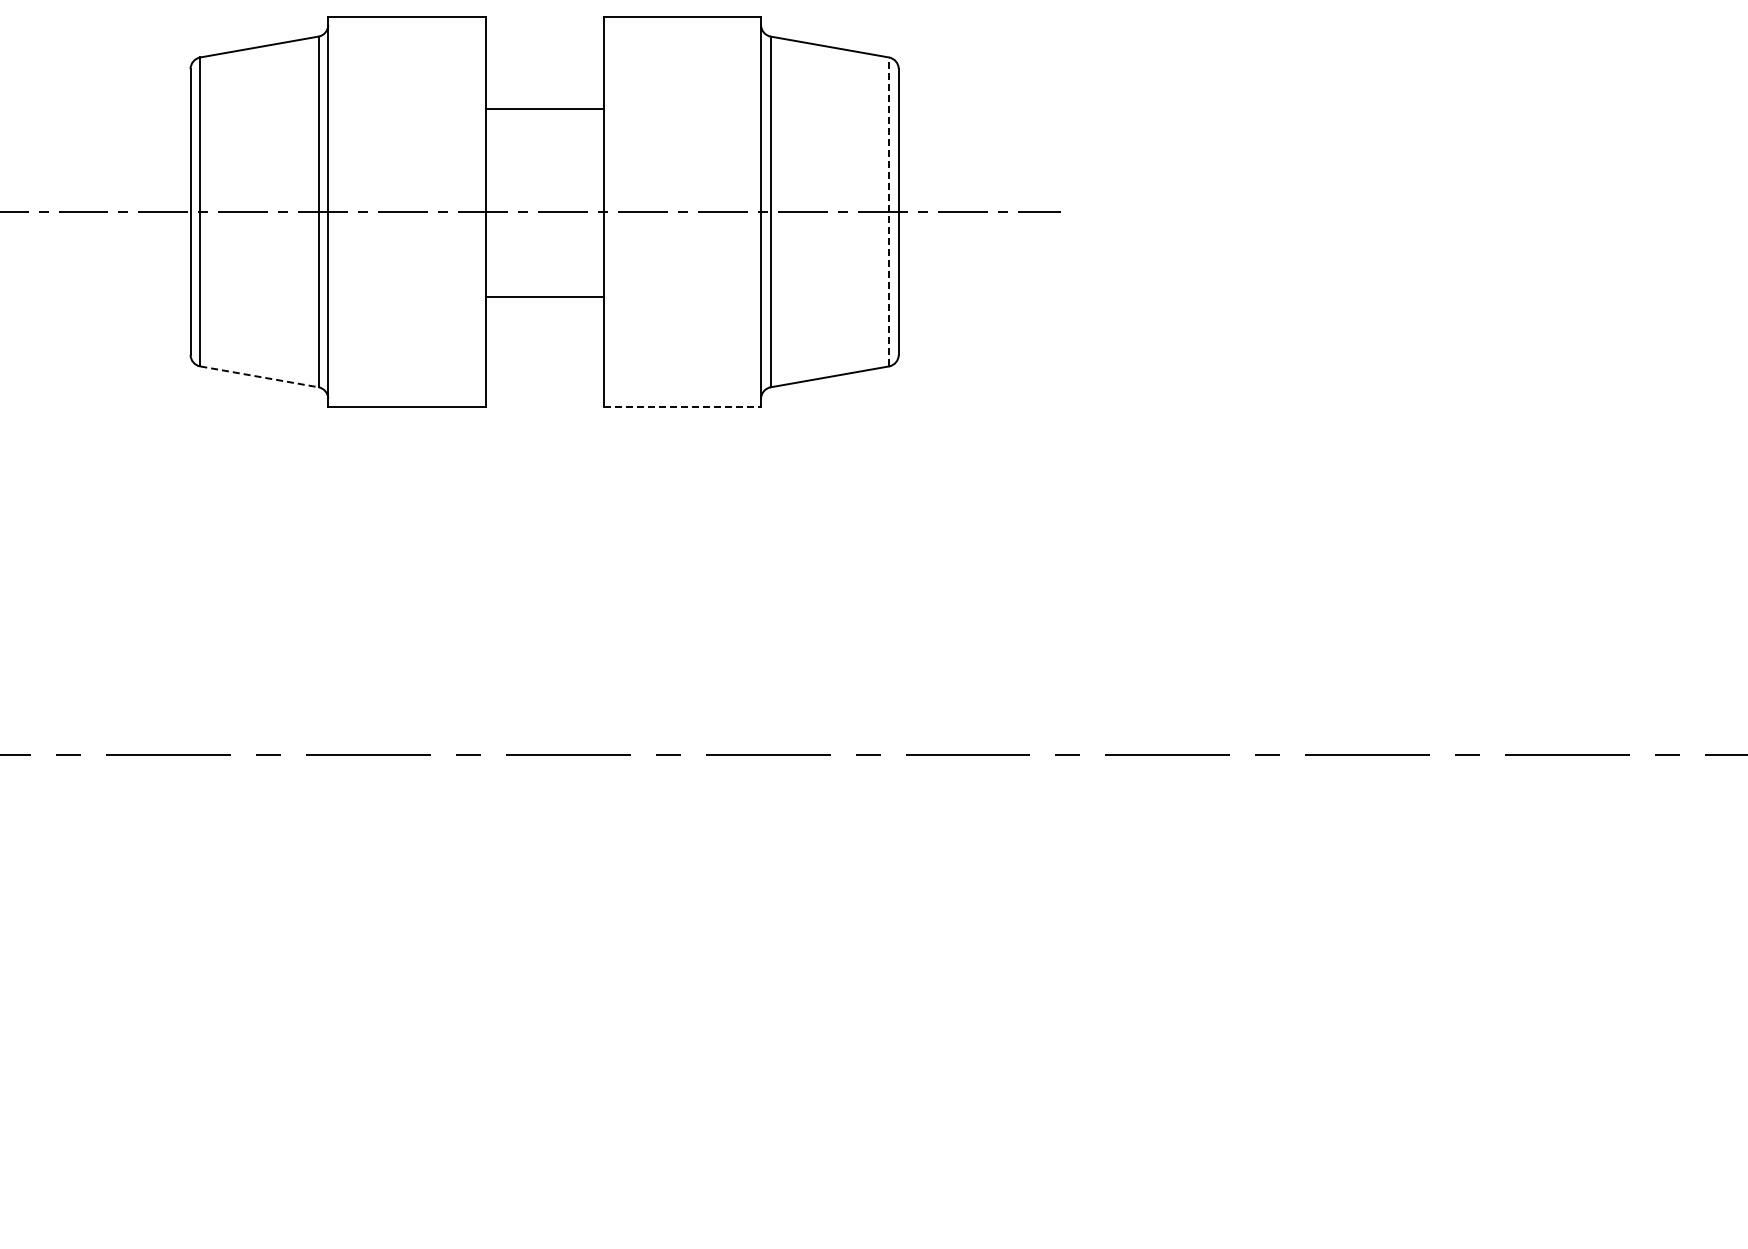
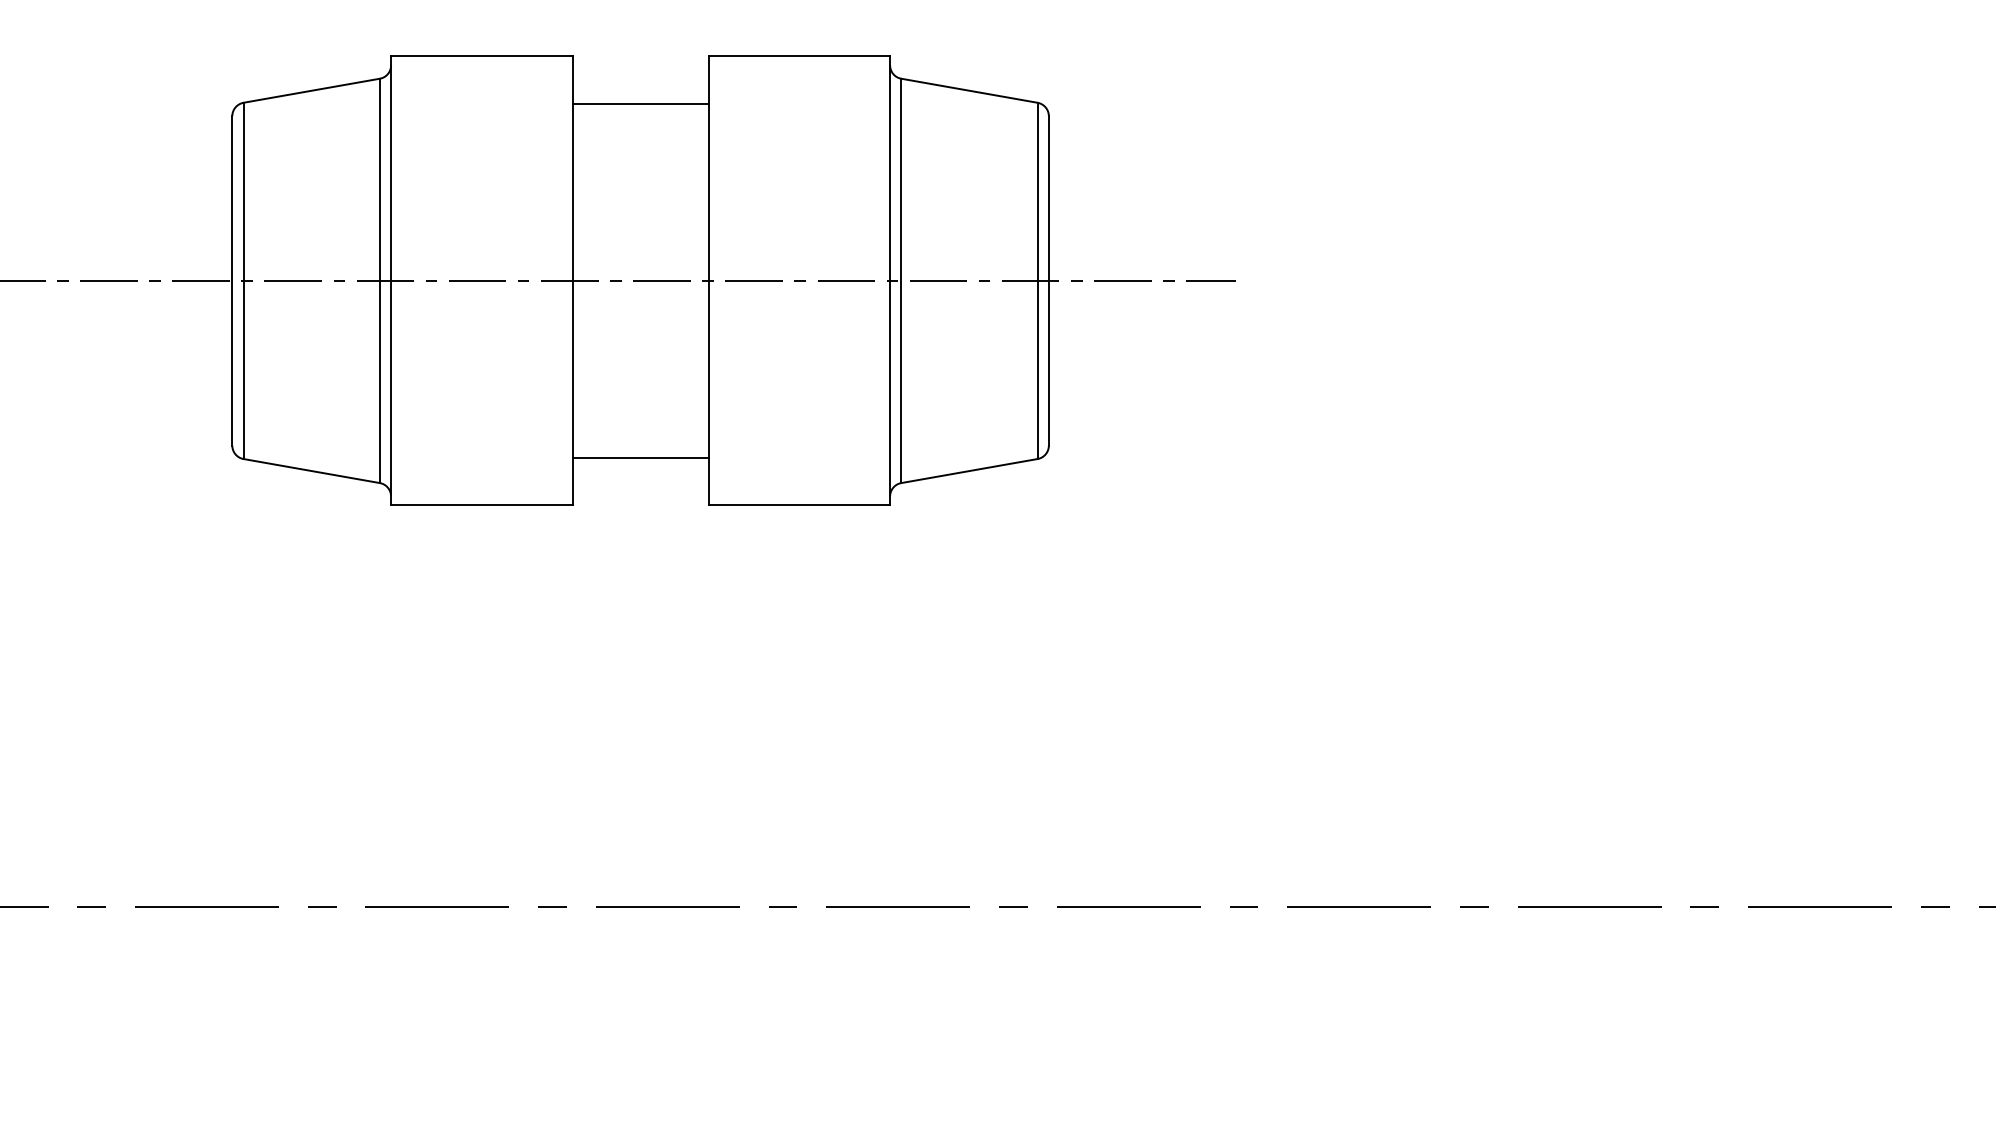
line: (544, 108) -> (640, 103), moved
line: (889, 211) -> (1038, 280), dashed -> solid
line: (544, 297) -> (640, 457), moved
line: (259, 376) -> (311, 470), dashed -> solid
line: (682, 406) -> (799, 505), dashed -> solid

